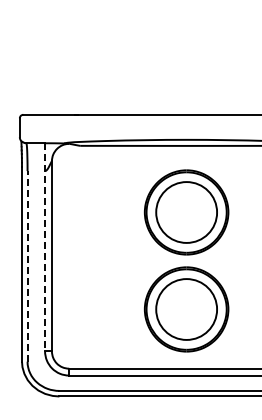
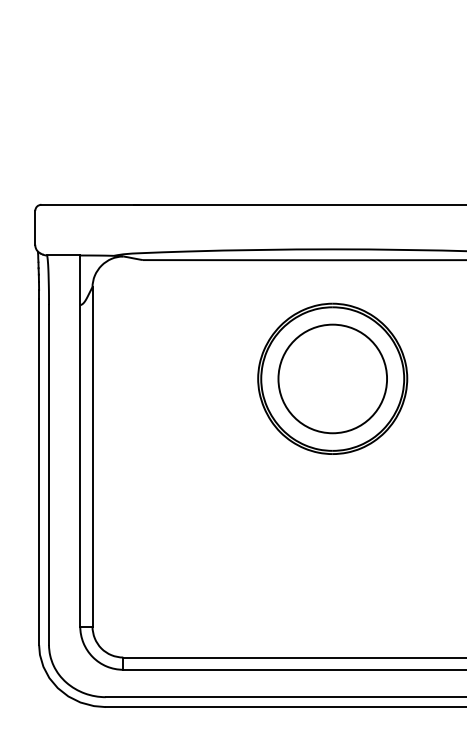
line: (45, 247) -> (81, 441), dashed -> solid
line: (27, 265) -> (48, 473), dashed -> solid
part: (186, 309) -> (332, 551), removed

